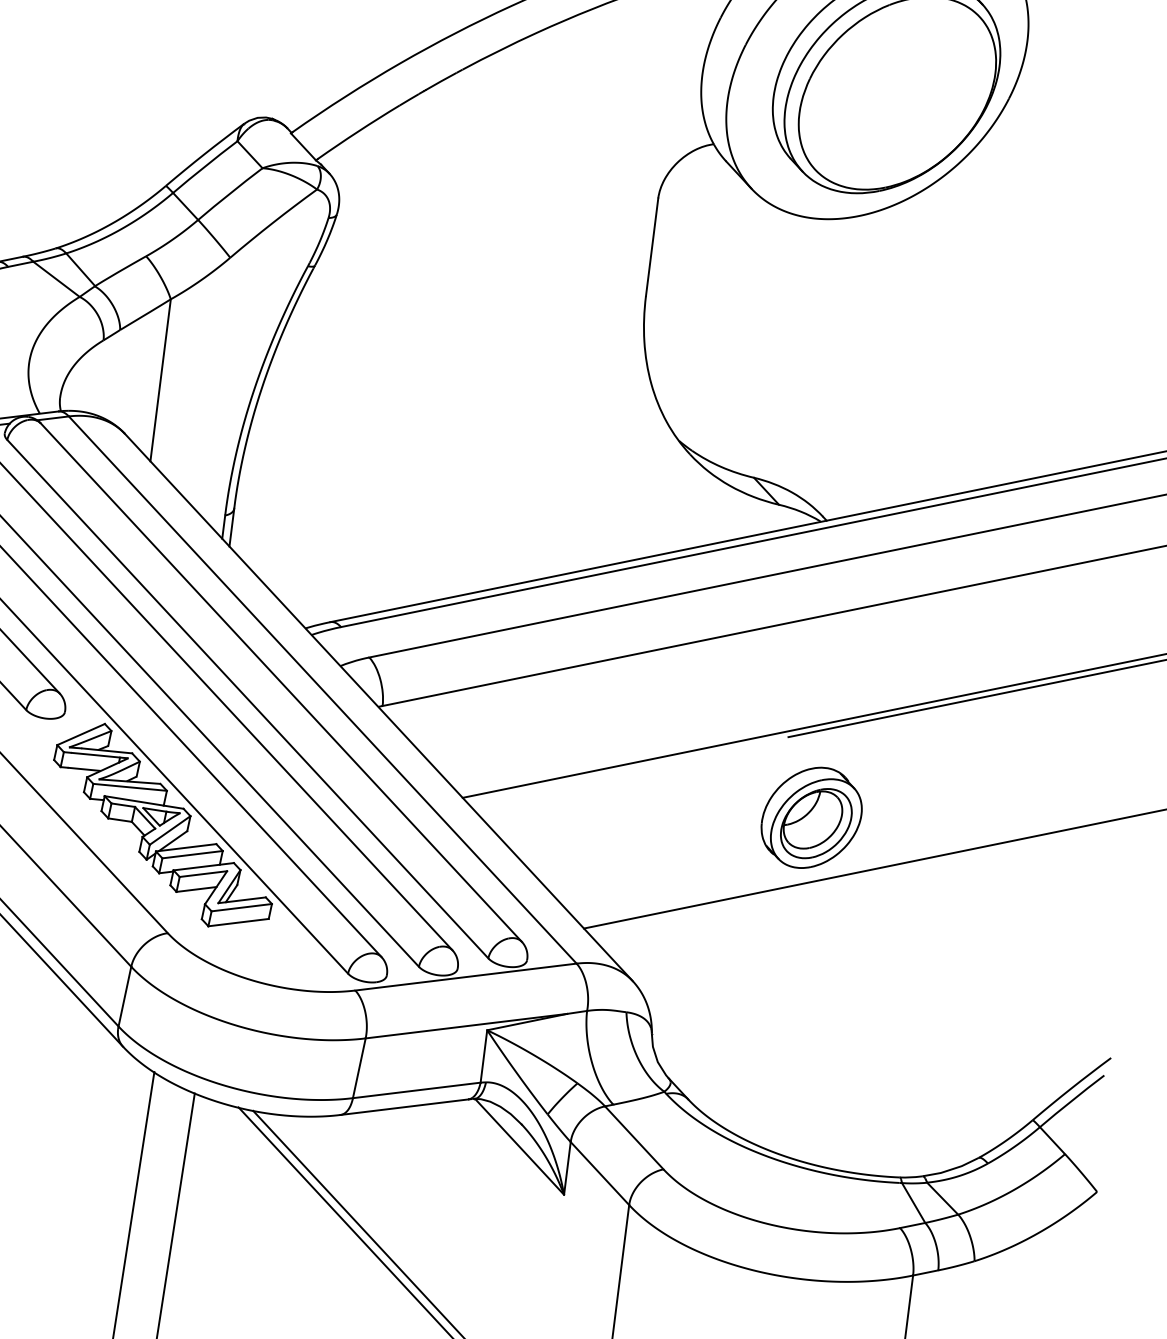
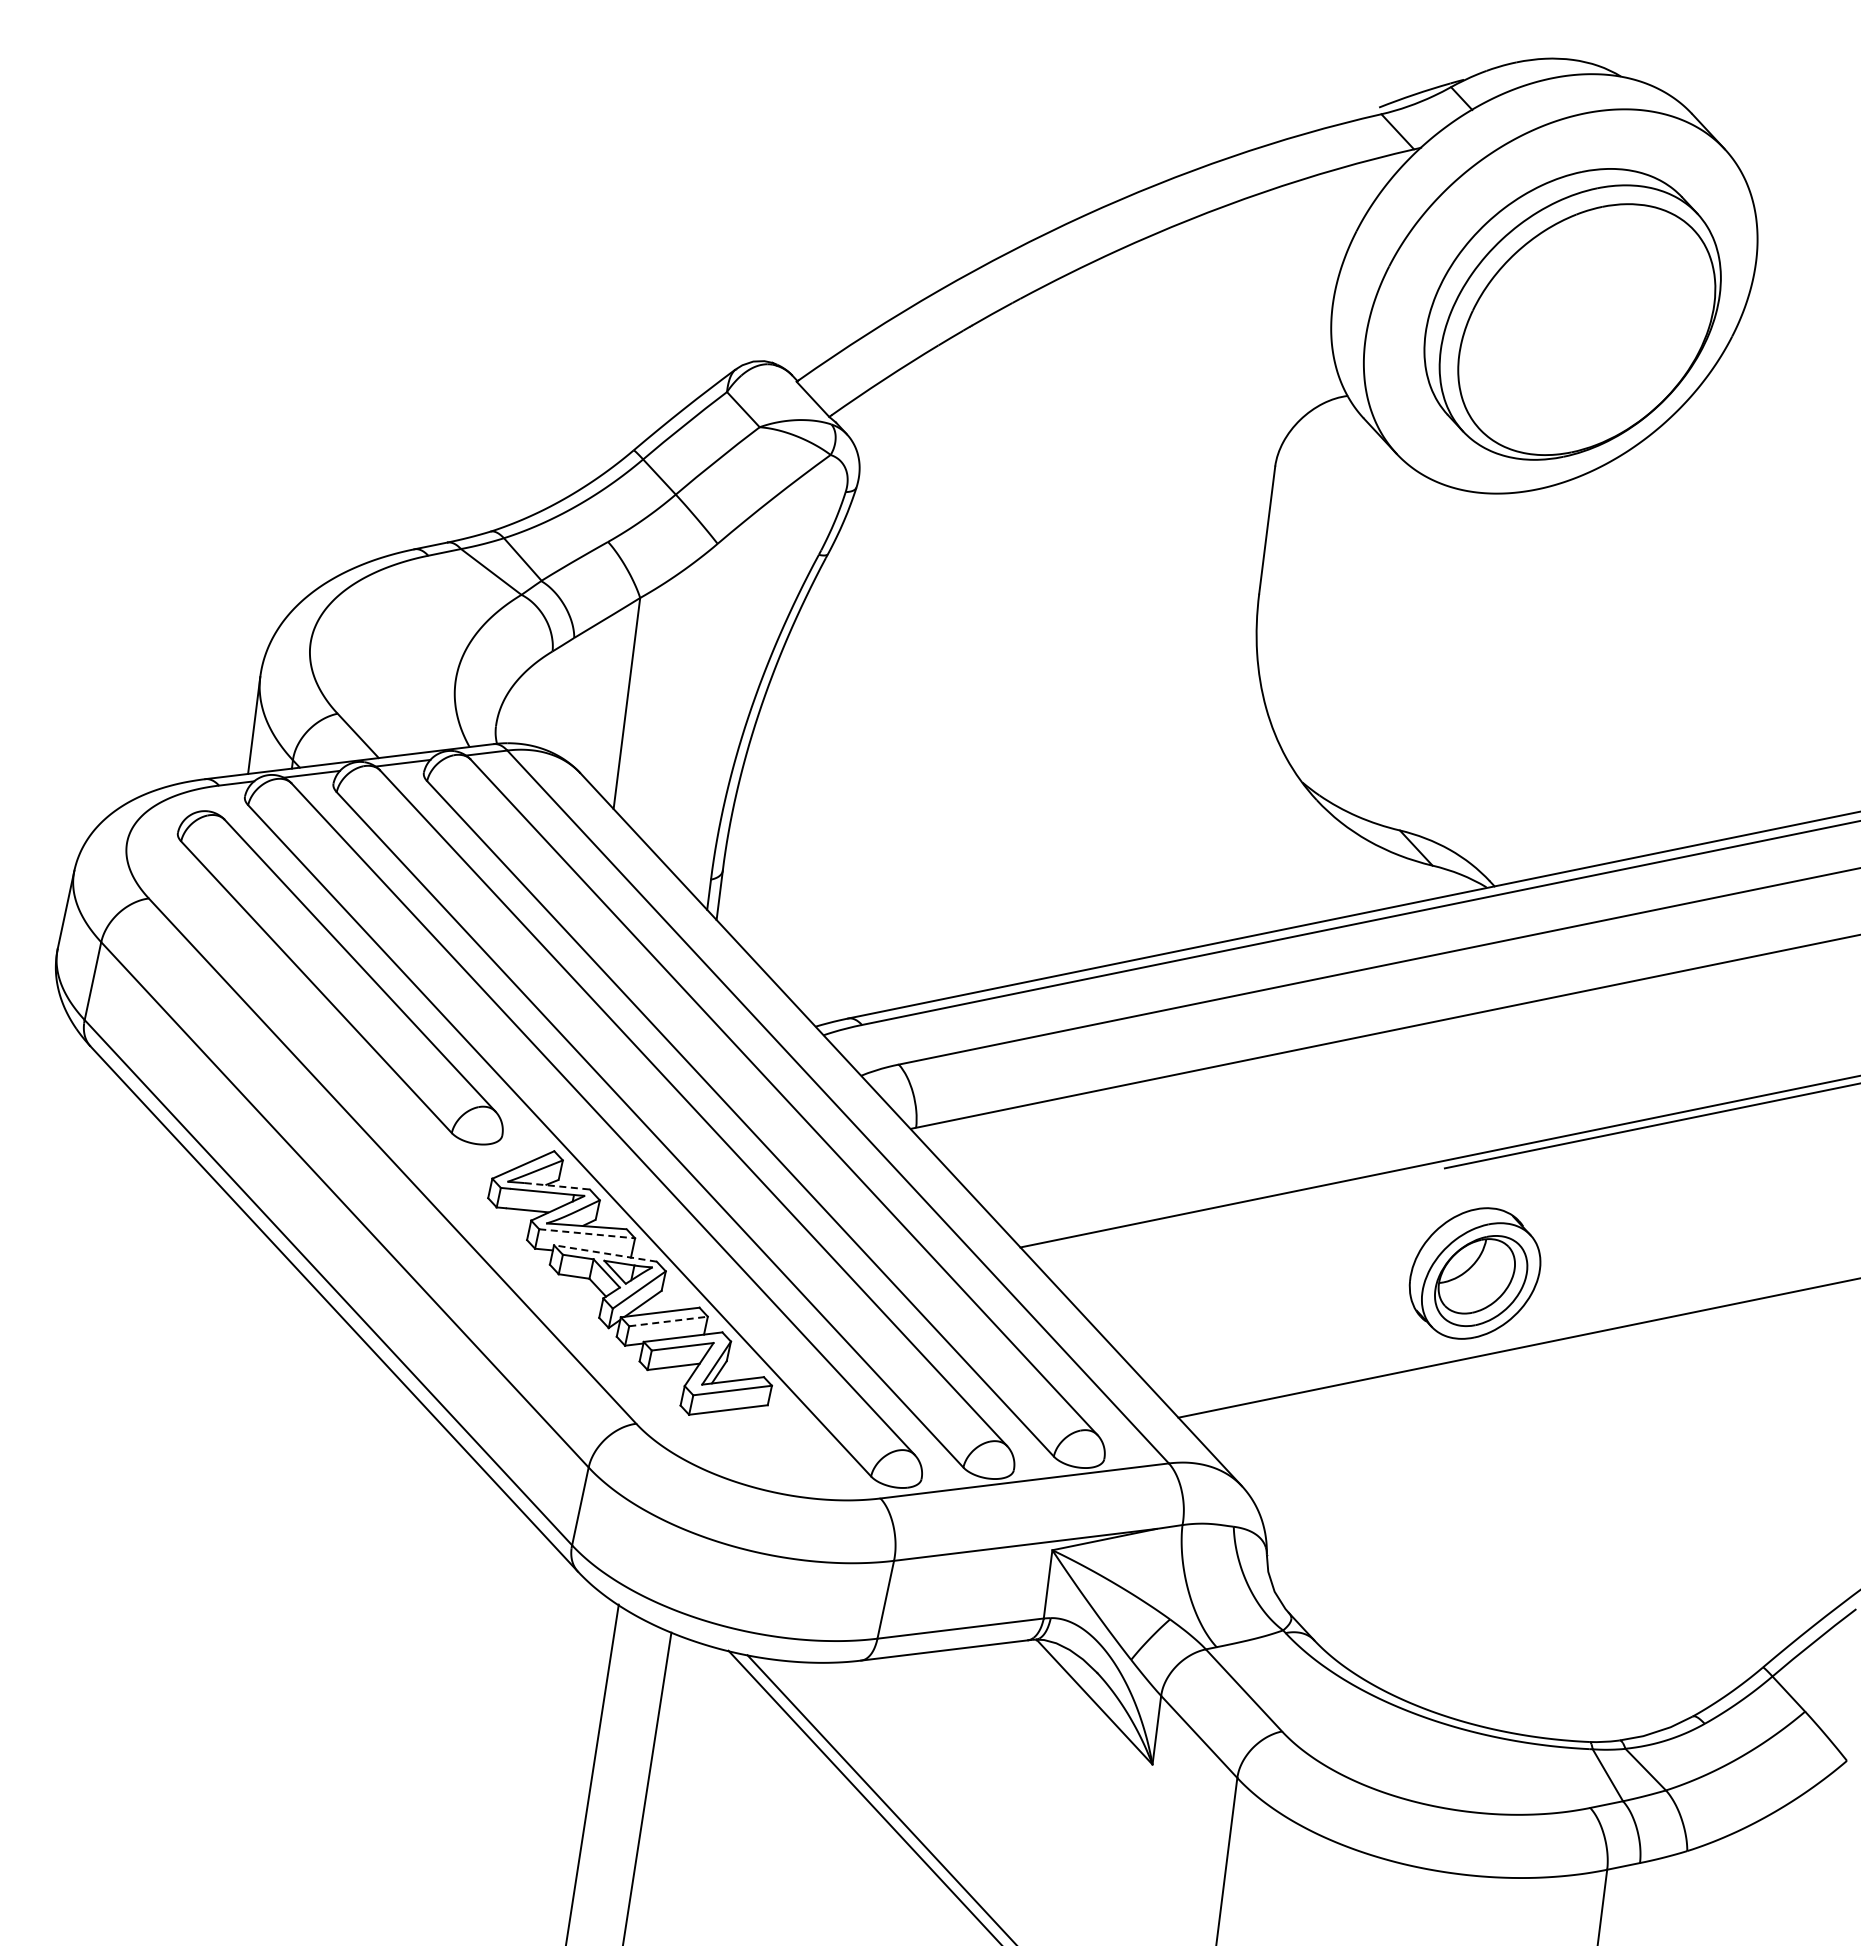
line: (107, 751) -> (557, 1186), solid -> dashed
line: (130, 787) -> (587, 1233), solid -> dashed
line: (143, 802) -> (604, 1253), solid -> dashed
line: (192, 854) -> (668, 1321), solid -> dashed

